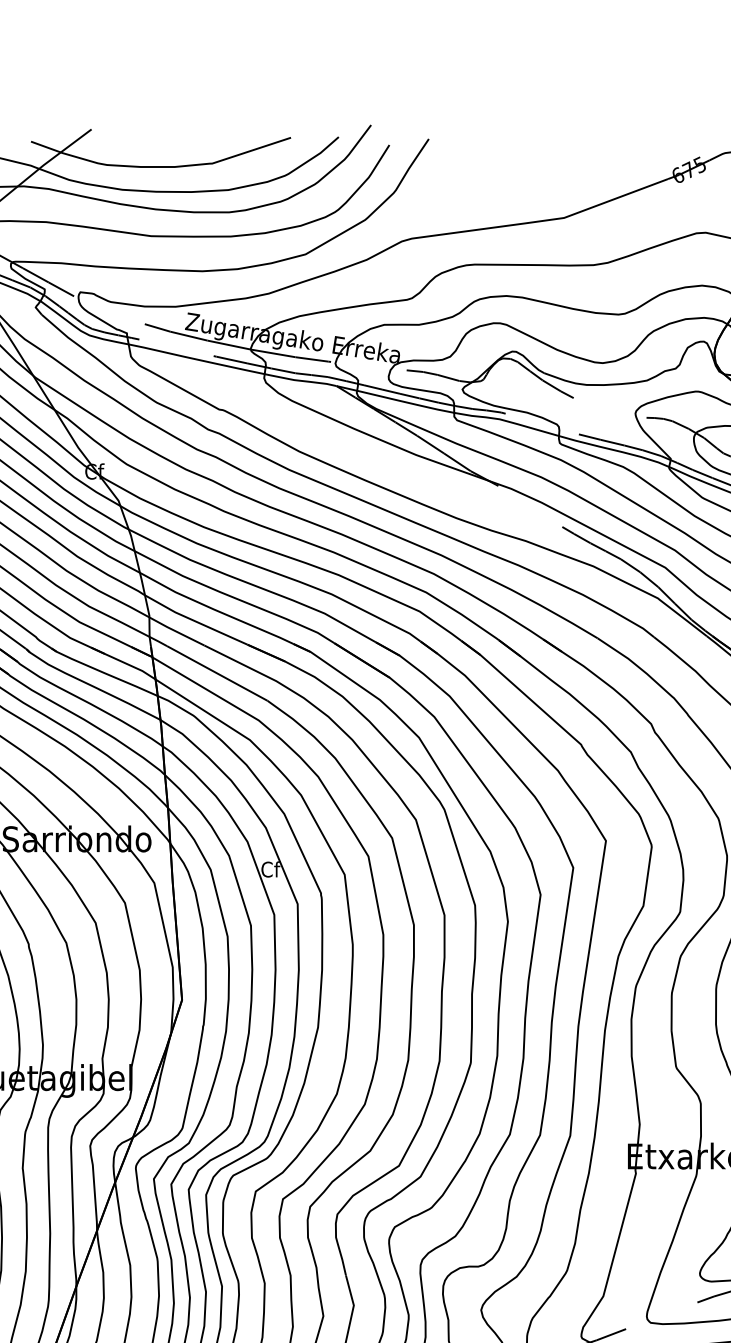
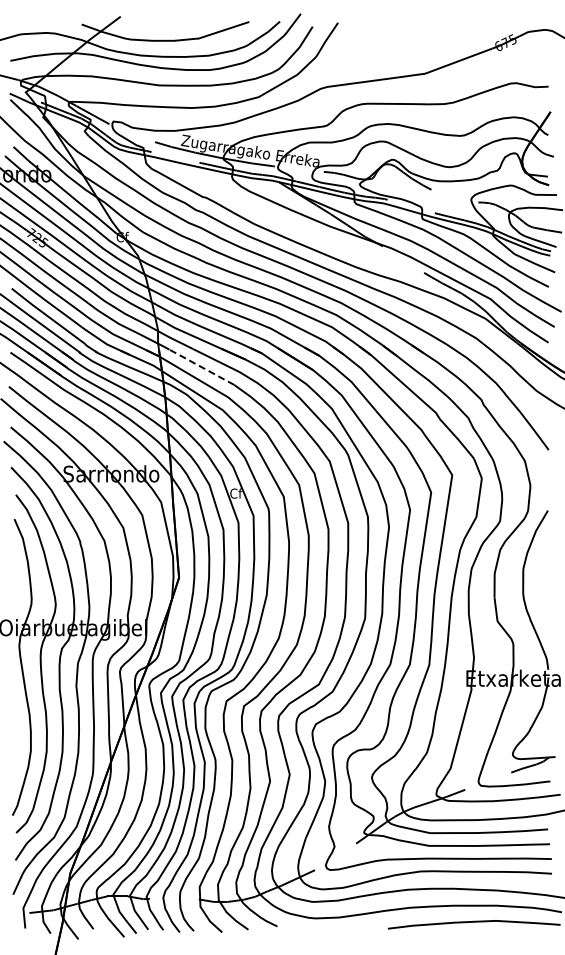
line: (216, 673) -> (201, 367), solid -> dashed

